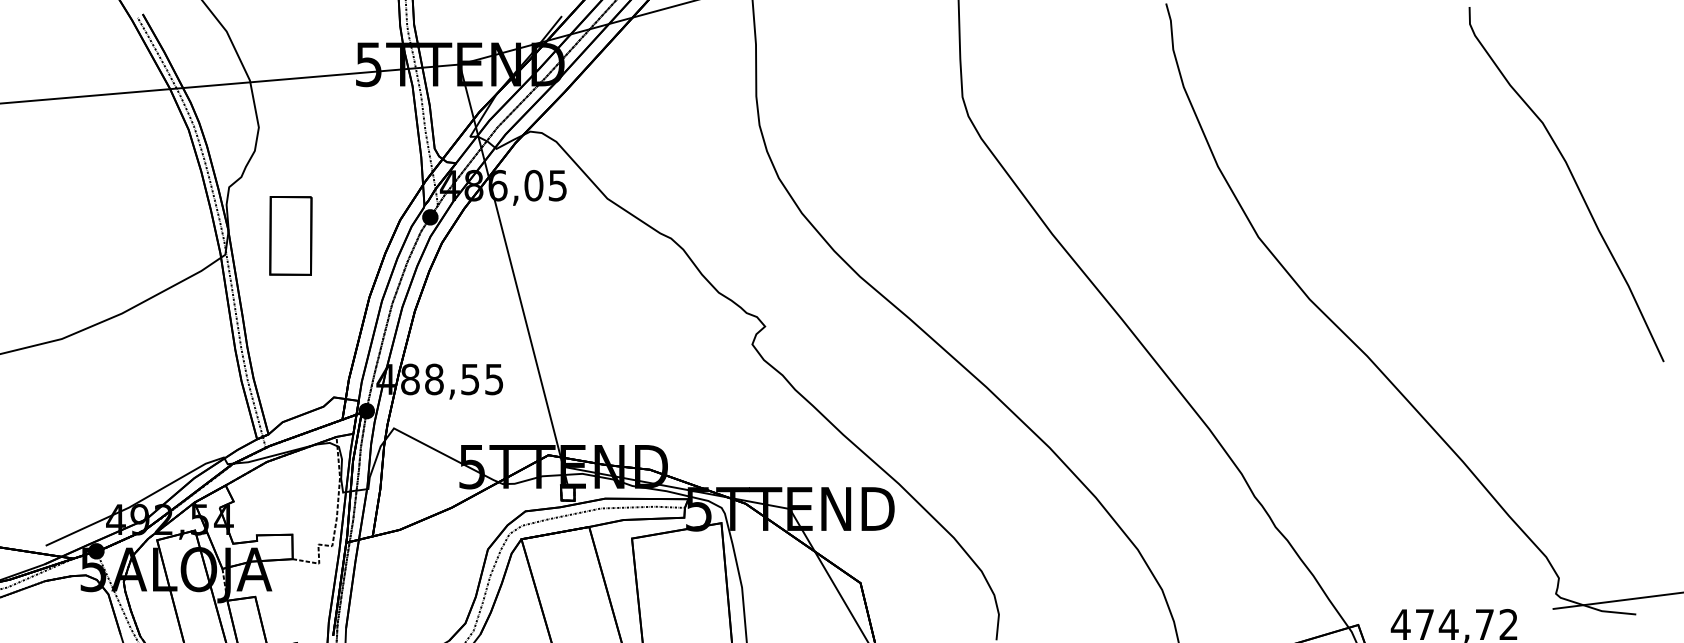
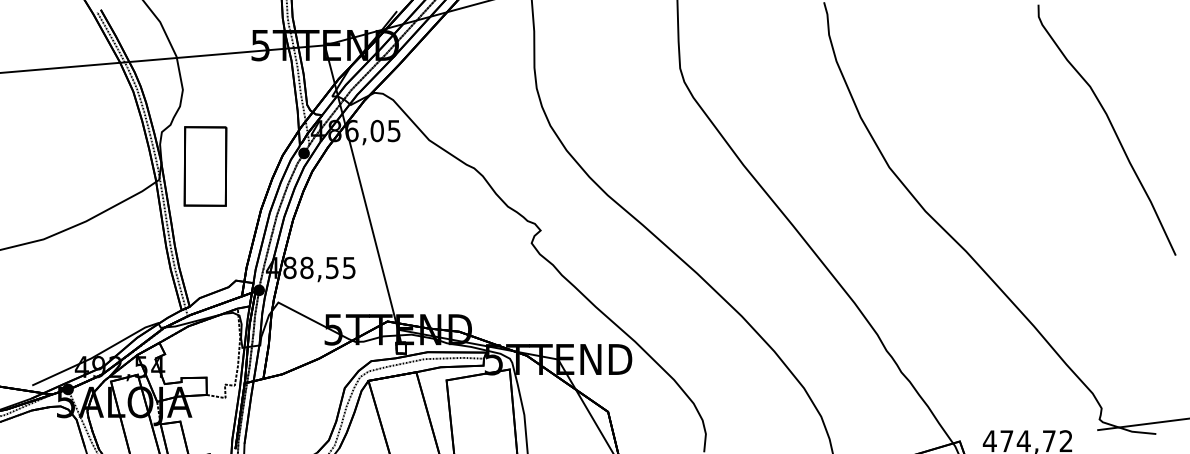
part: (290, 235) -> (205, 166), size x1.43

